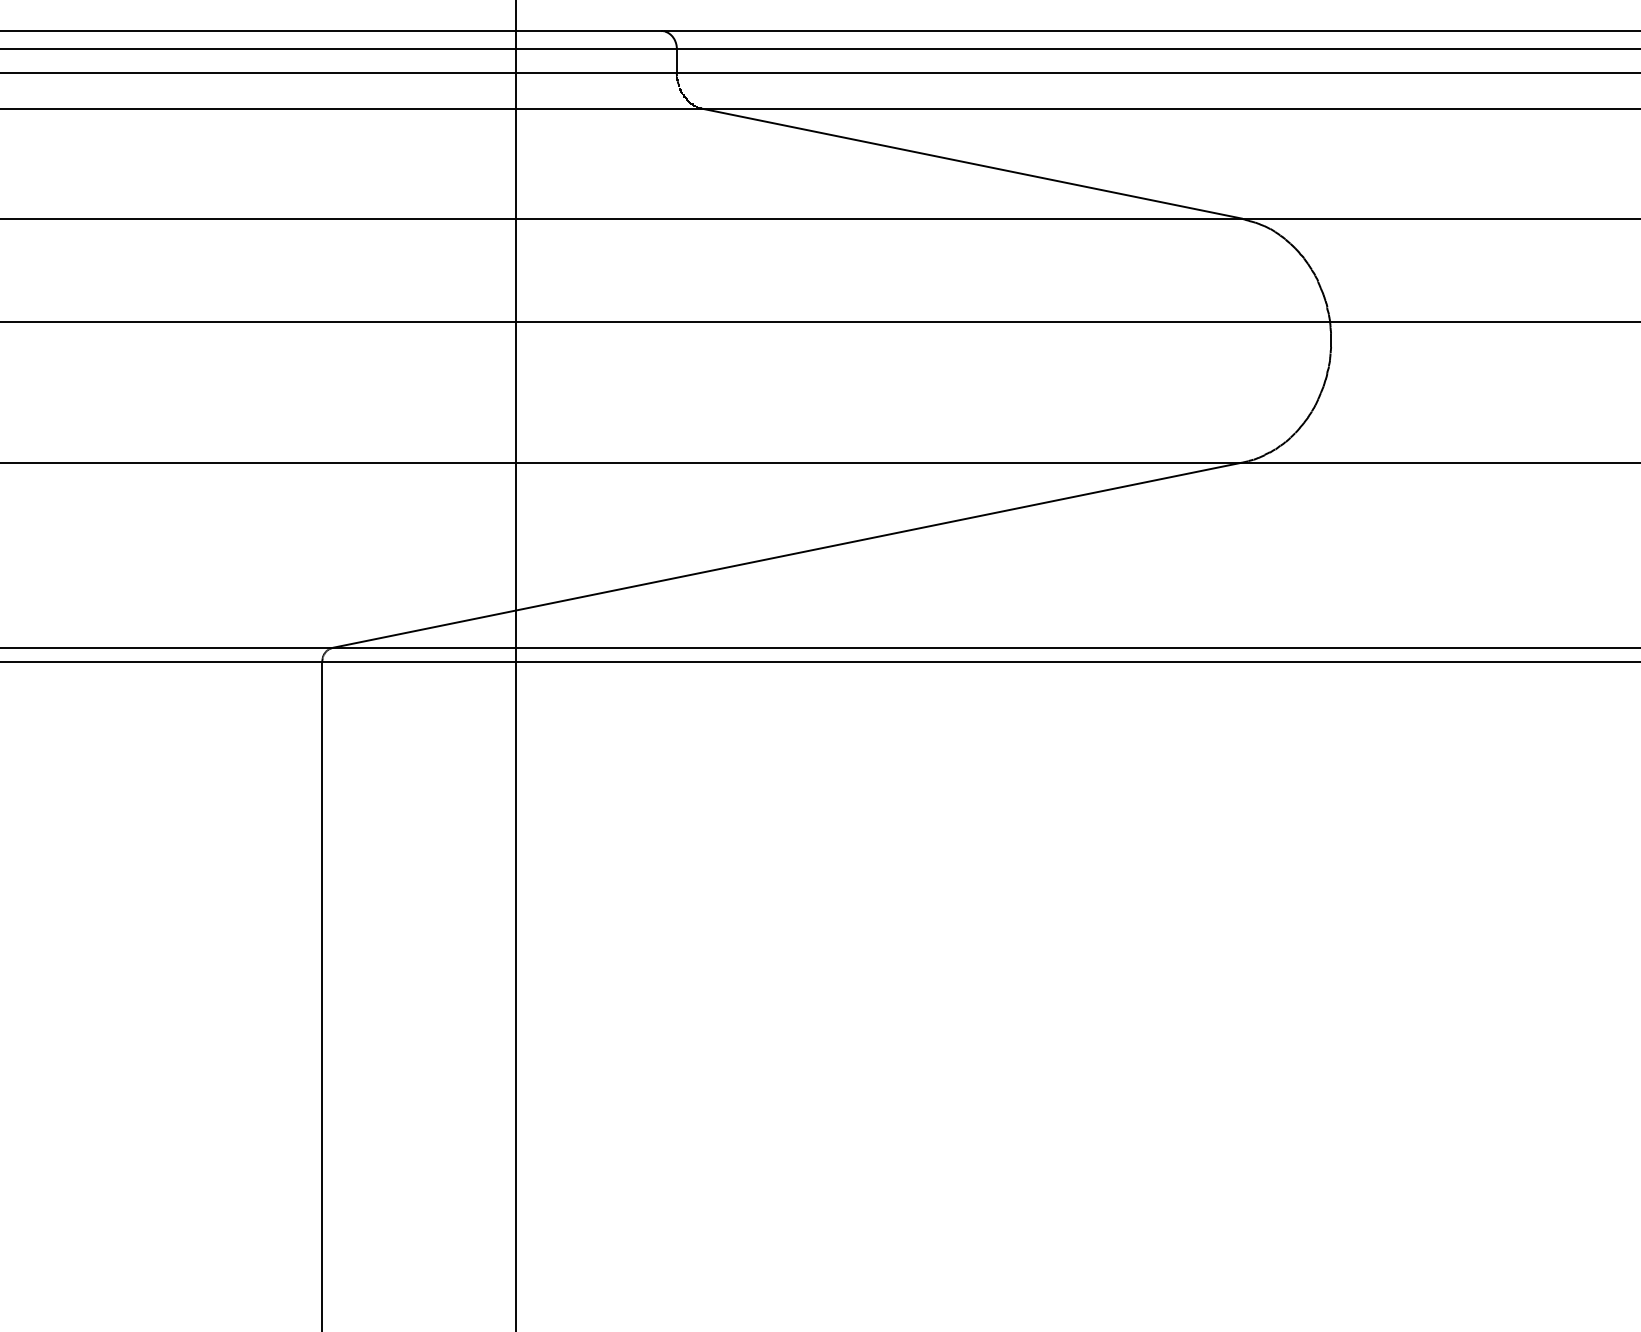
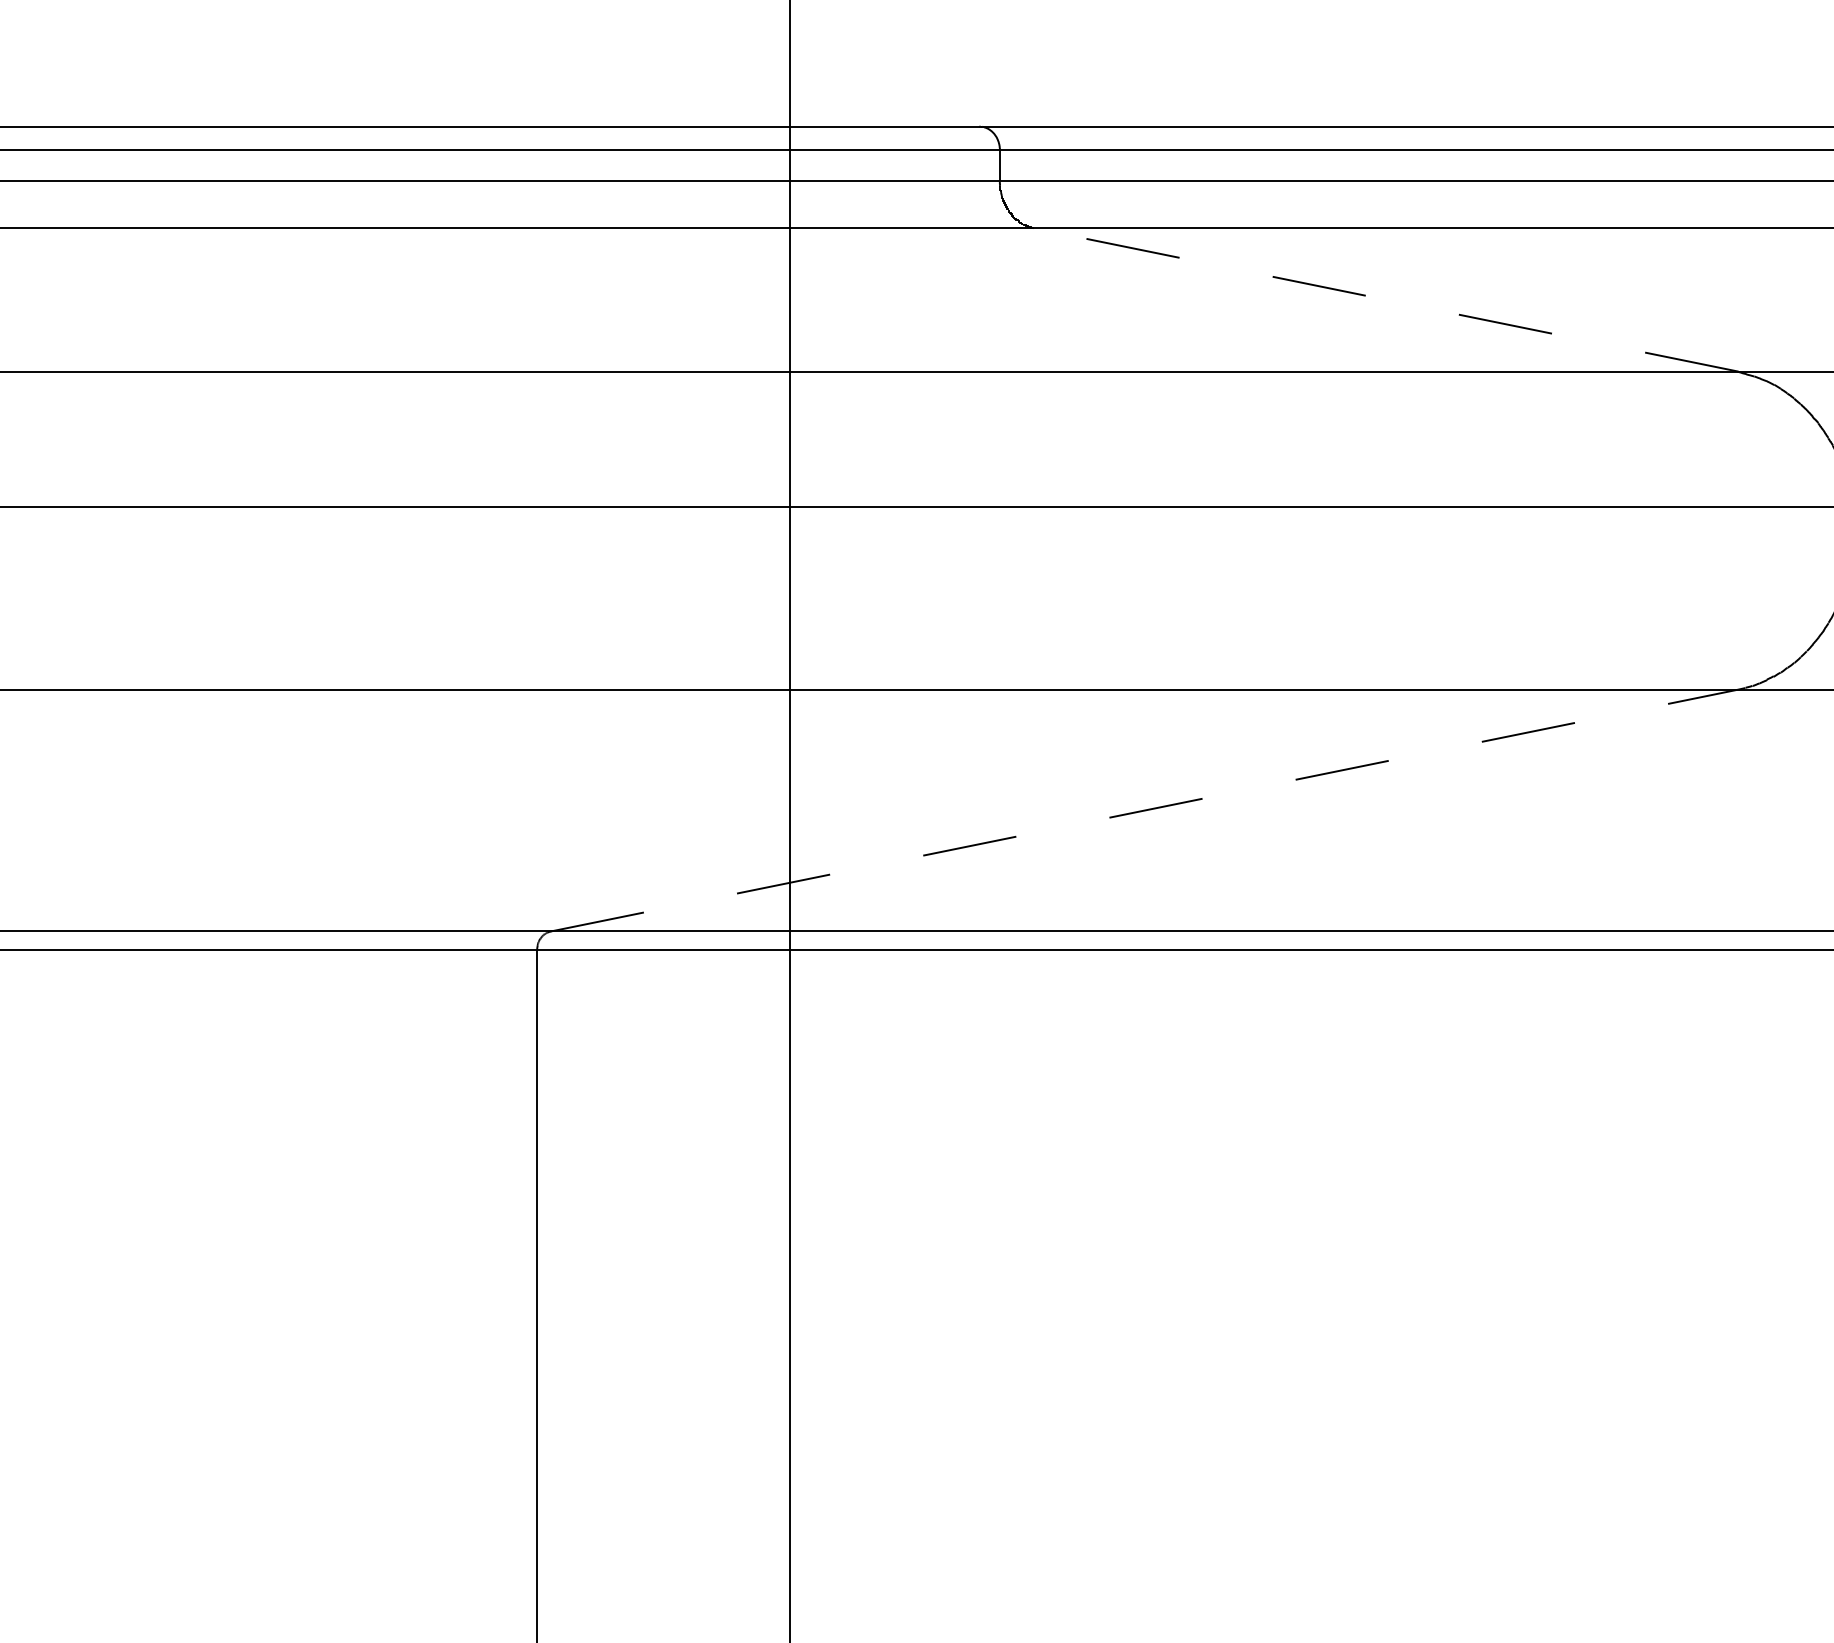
line: (972, 163) -> (1385, 299), solid -> dashed
line: (788, 555) -> (1145, 810), solid -> dashed

